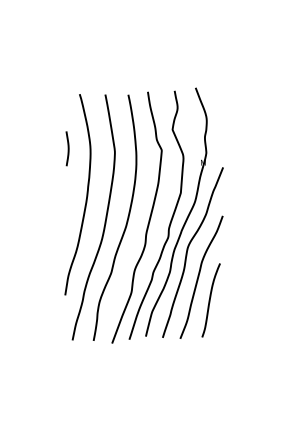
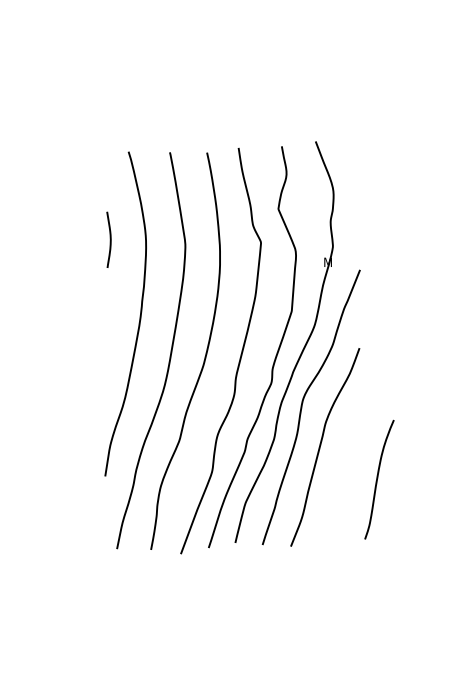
curve: (210, 300) -> (378, 479), moved

